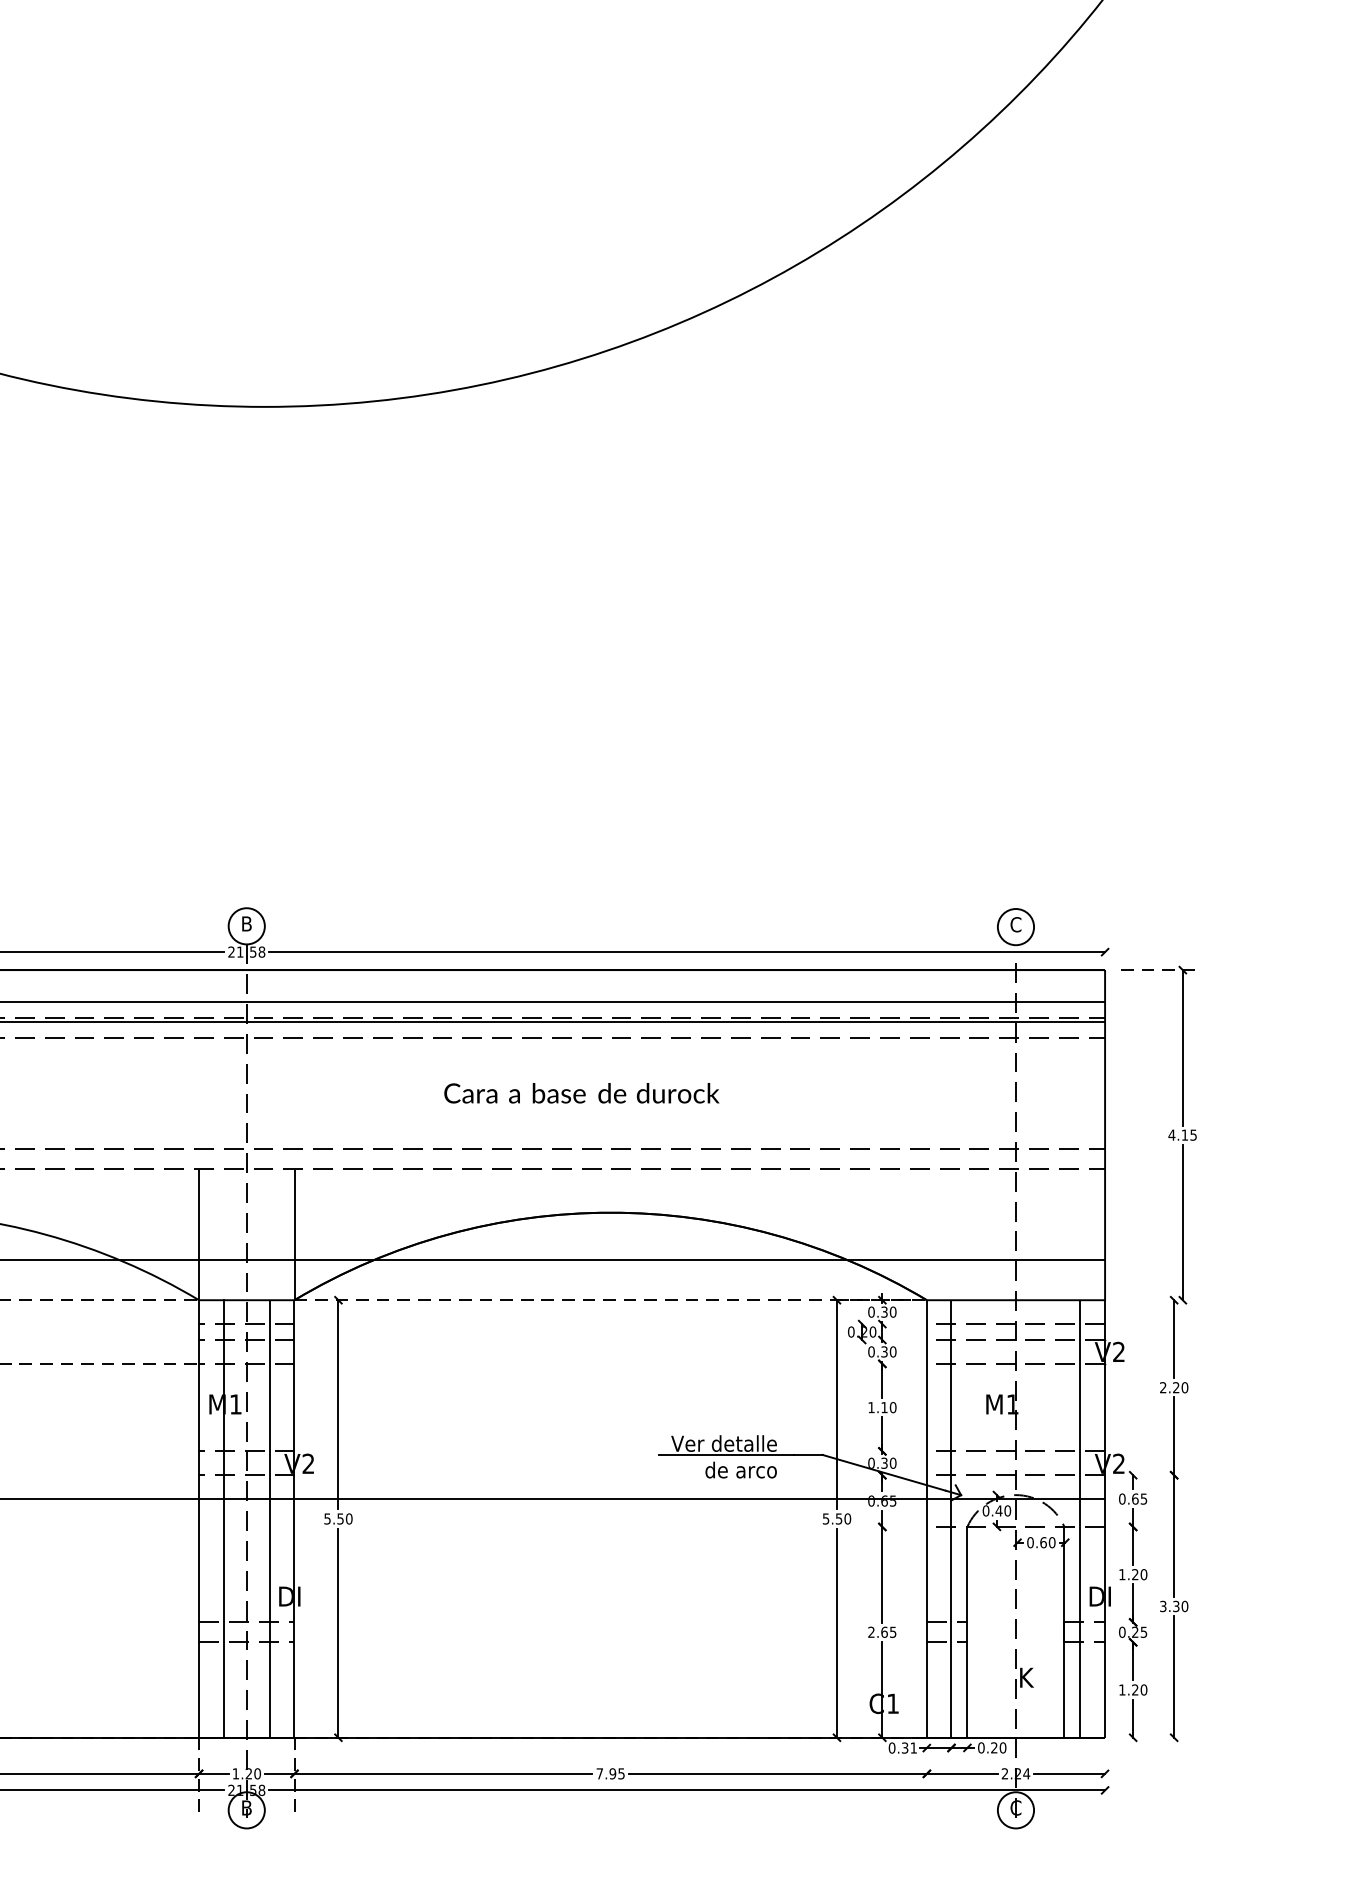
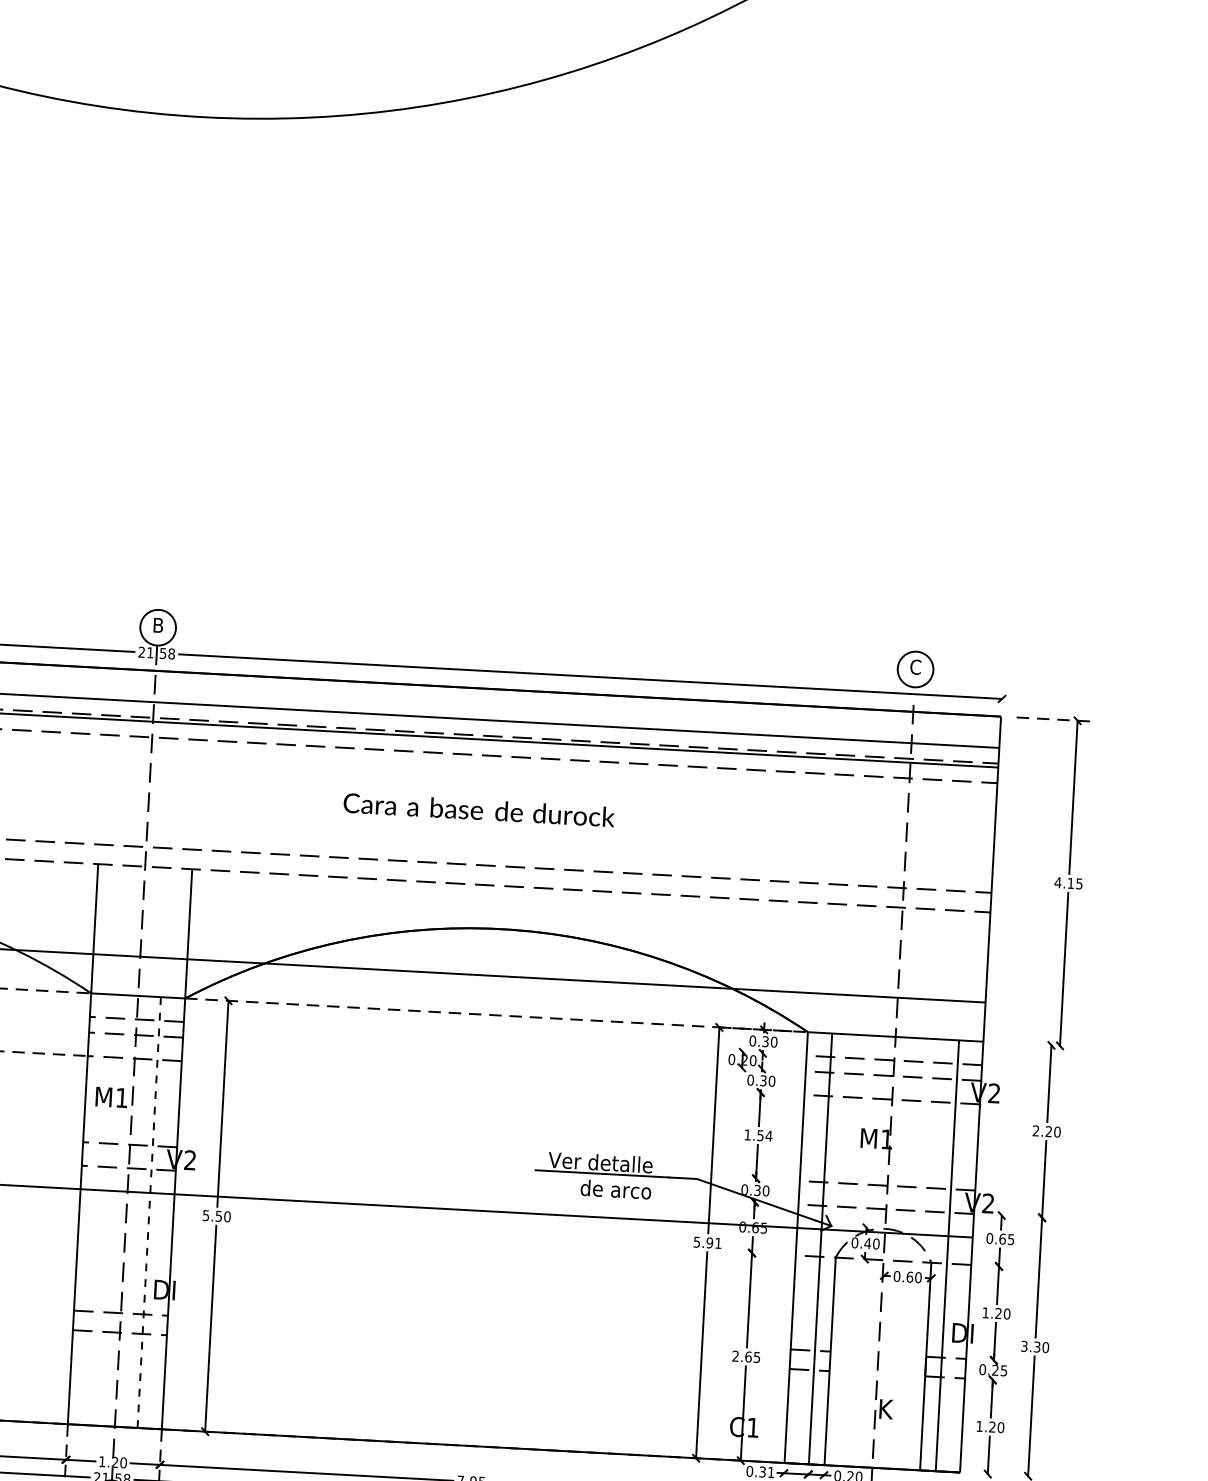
text: (888, 1407) -> (764, 1135), 1.10 -> 1.54
line: (223, 1518) -> (103, 1209), removed
line: (269, 1518) -> (148, 1212), solid -> dashed
text: (843, 1518) -> (714, 1242), 5.50 -> 5.91

